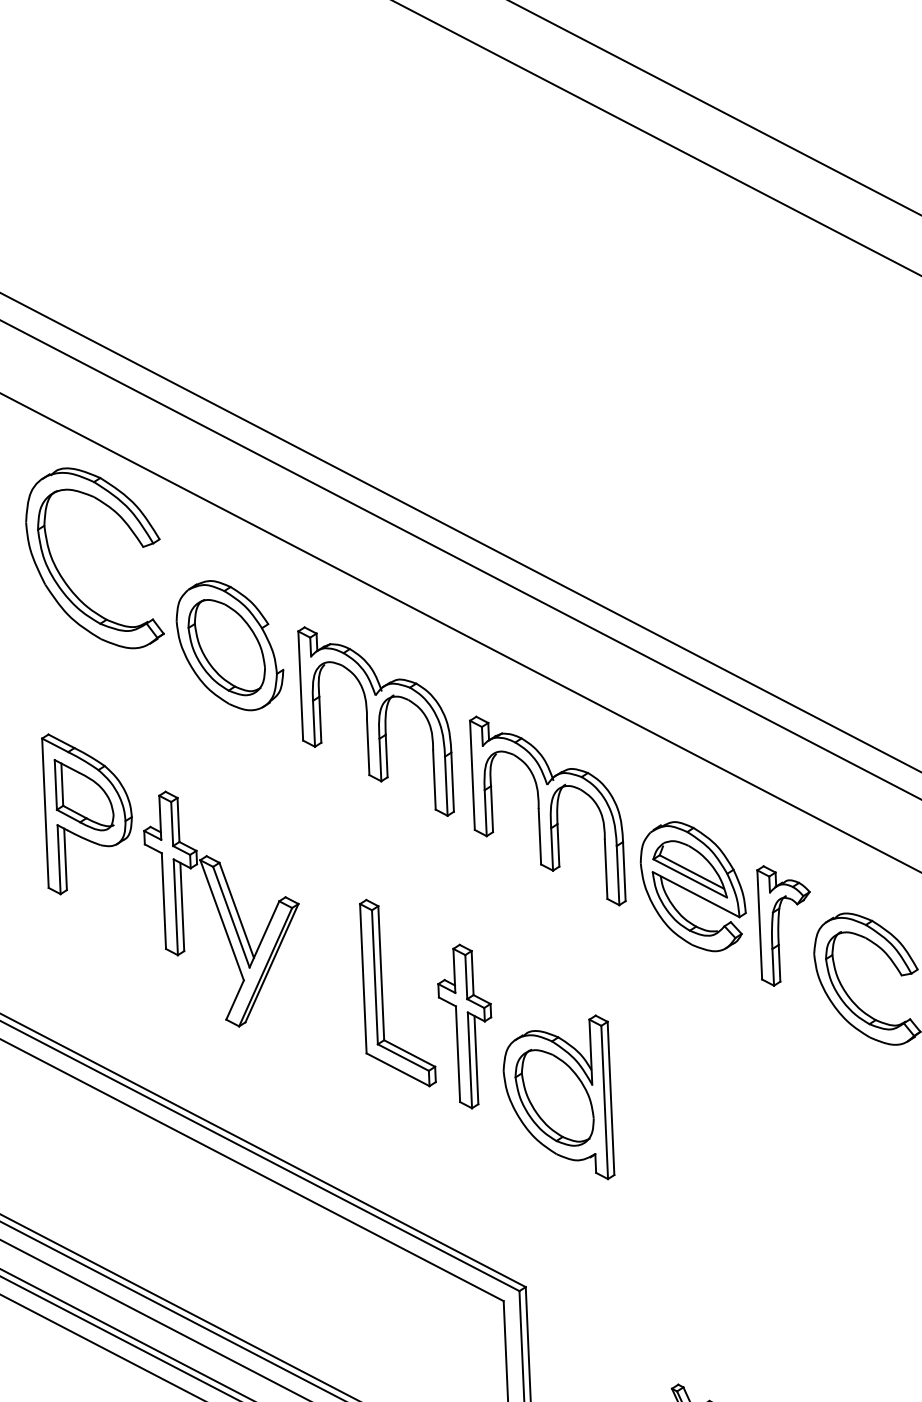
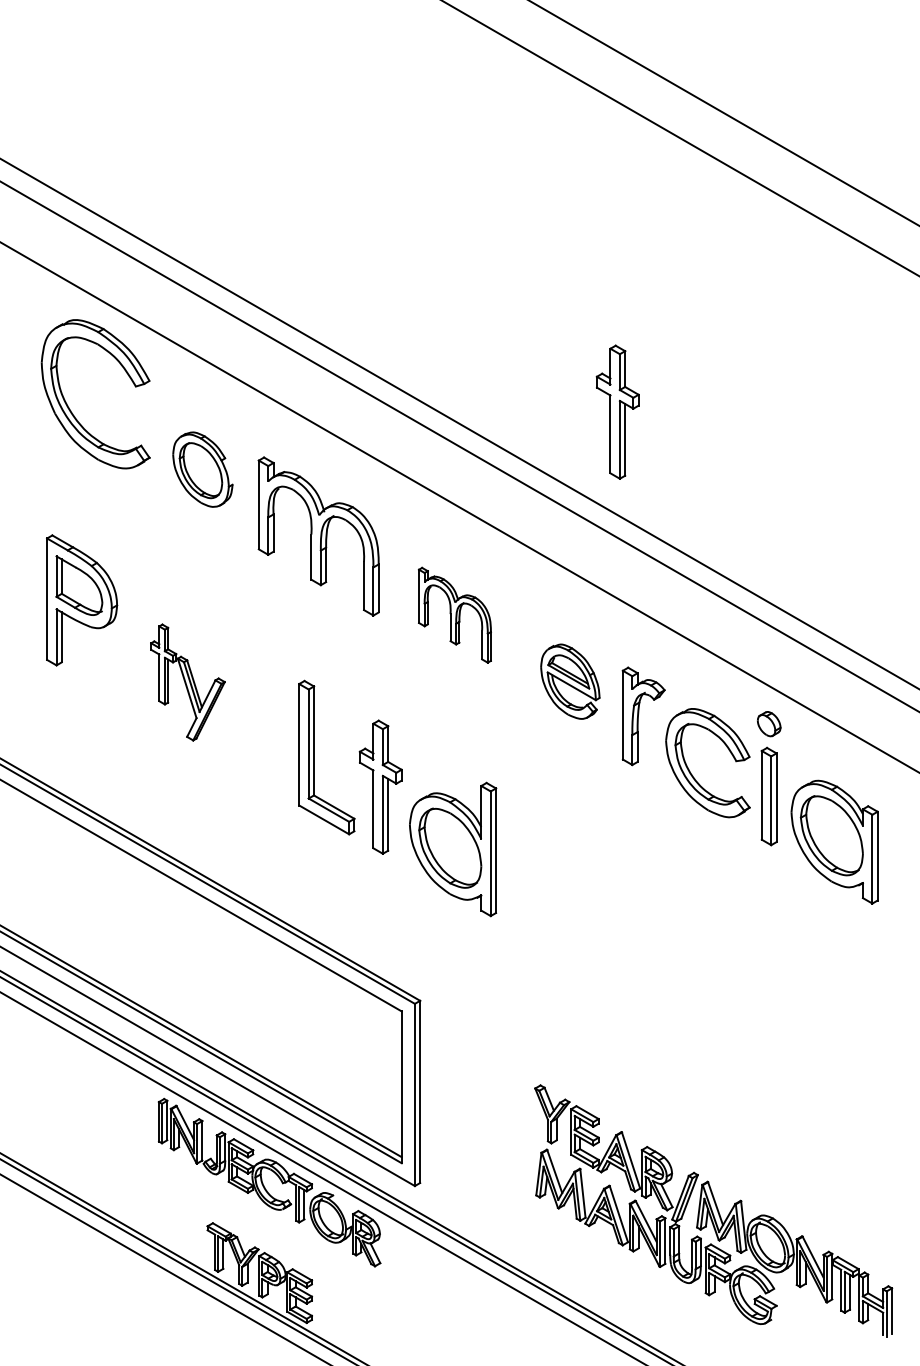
part: (736, 551) -> (617, 411), added
part: (229, 645) -> (202, 469), size x0.7
part: (547, 811) -> (454, 615), size x0.6
part: (693, 886) -> (570, 681), size x0.7
part: (222, 908) -> (187, 682), size x0.6

